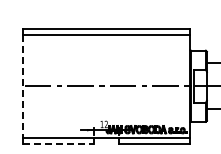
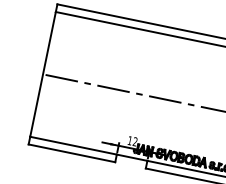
line: (22, 86) -> (42, 74), dashed -> solid
line: (58, 143) -> (72, 153), dashed -> solid

